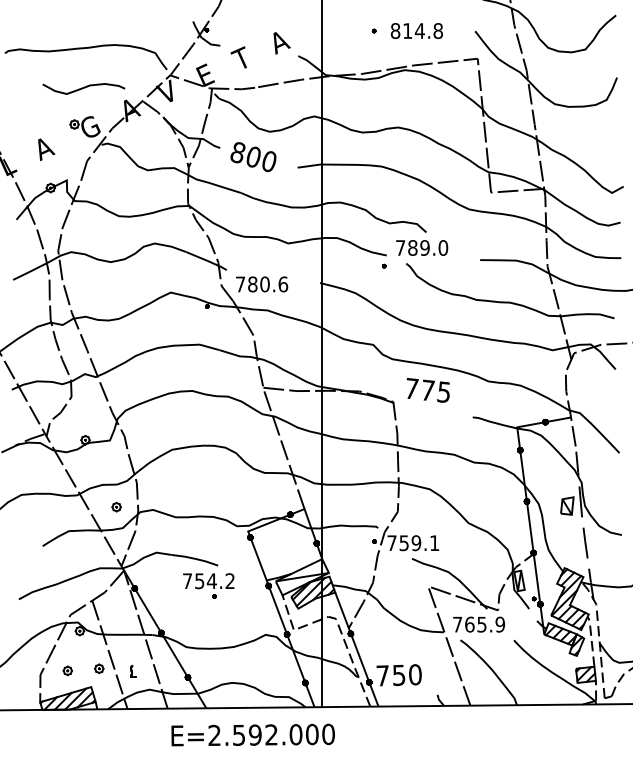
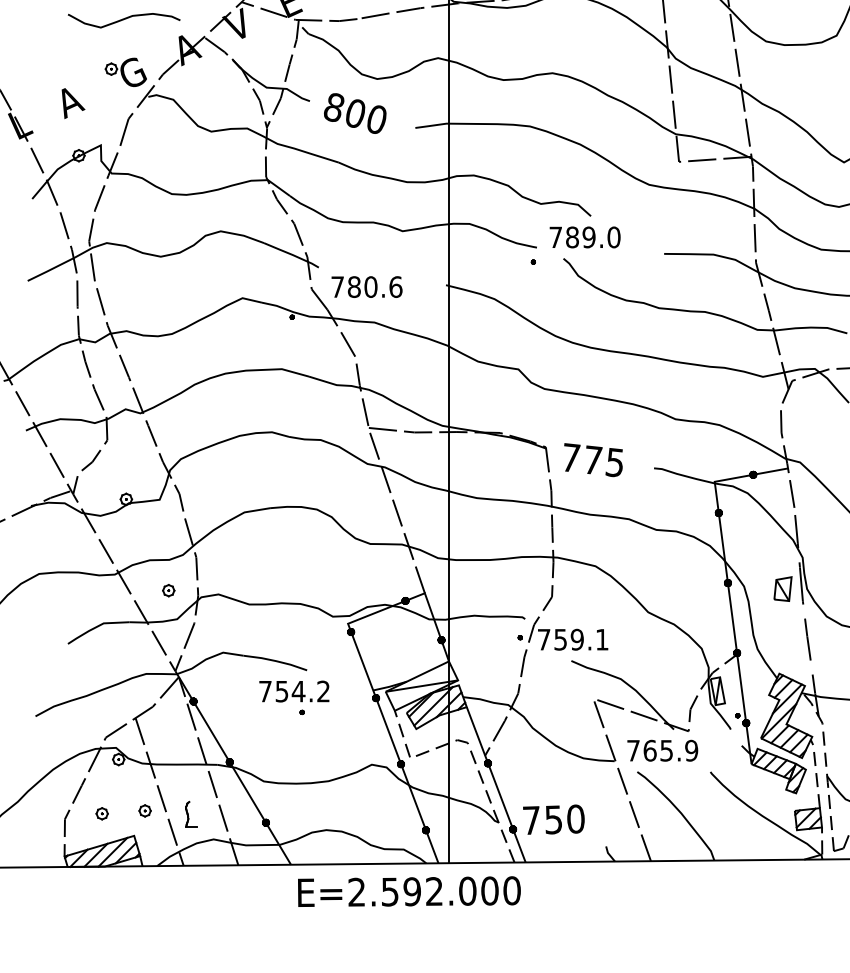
text: (427, 390) -> (592, 460), moved
part: (133, 671) -> (191, 814), size x1.67
text: (252, 734) -> (408, 890), moved

